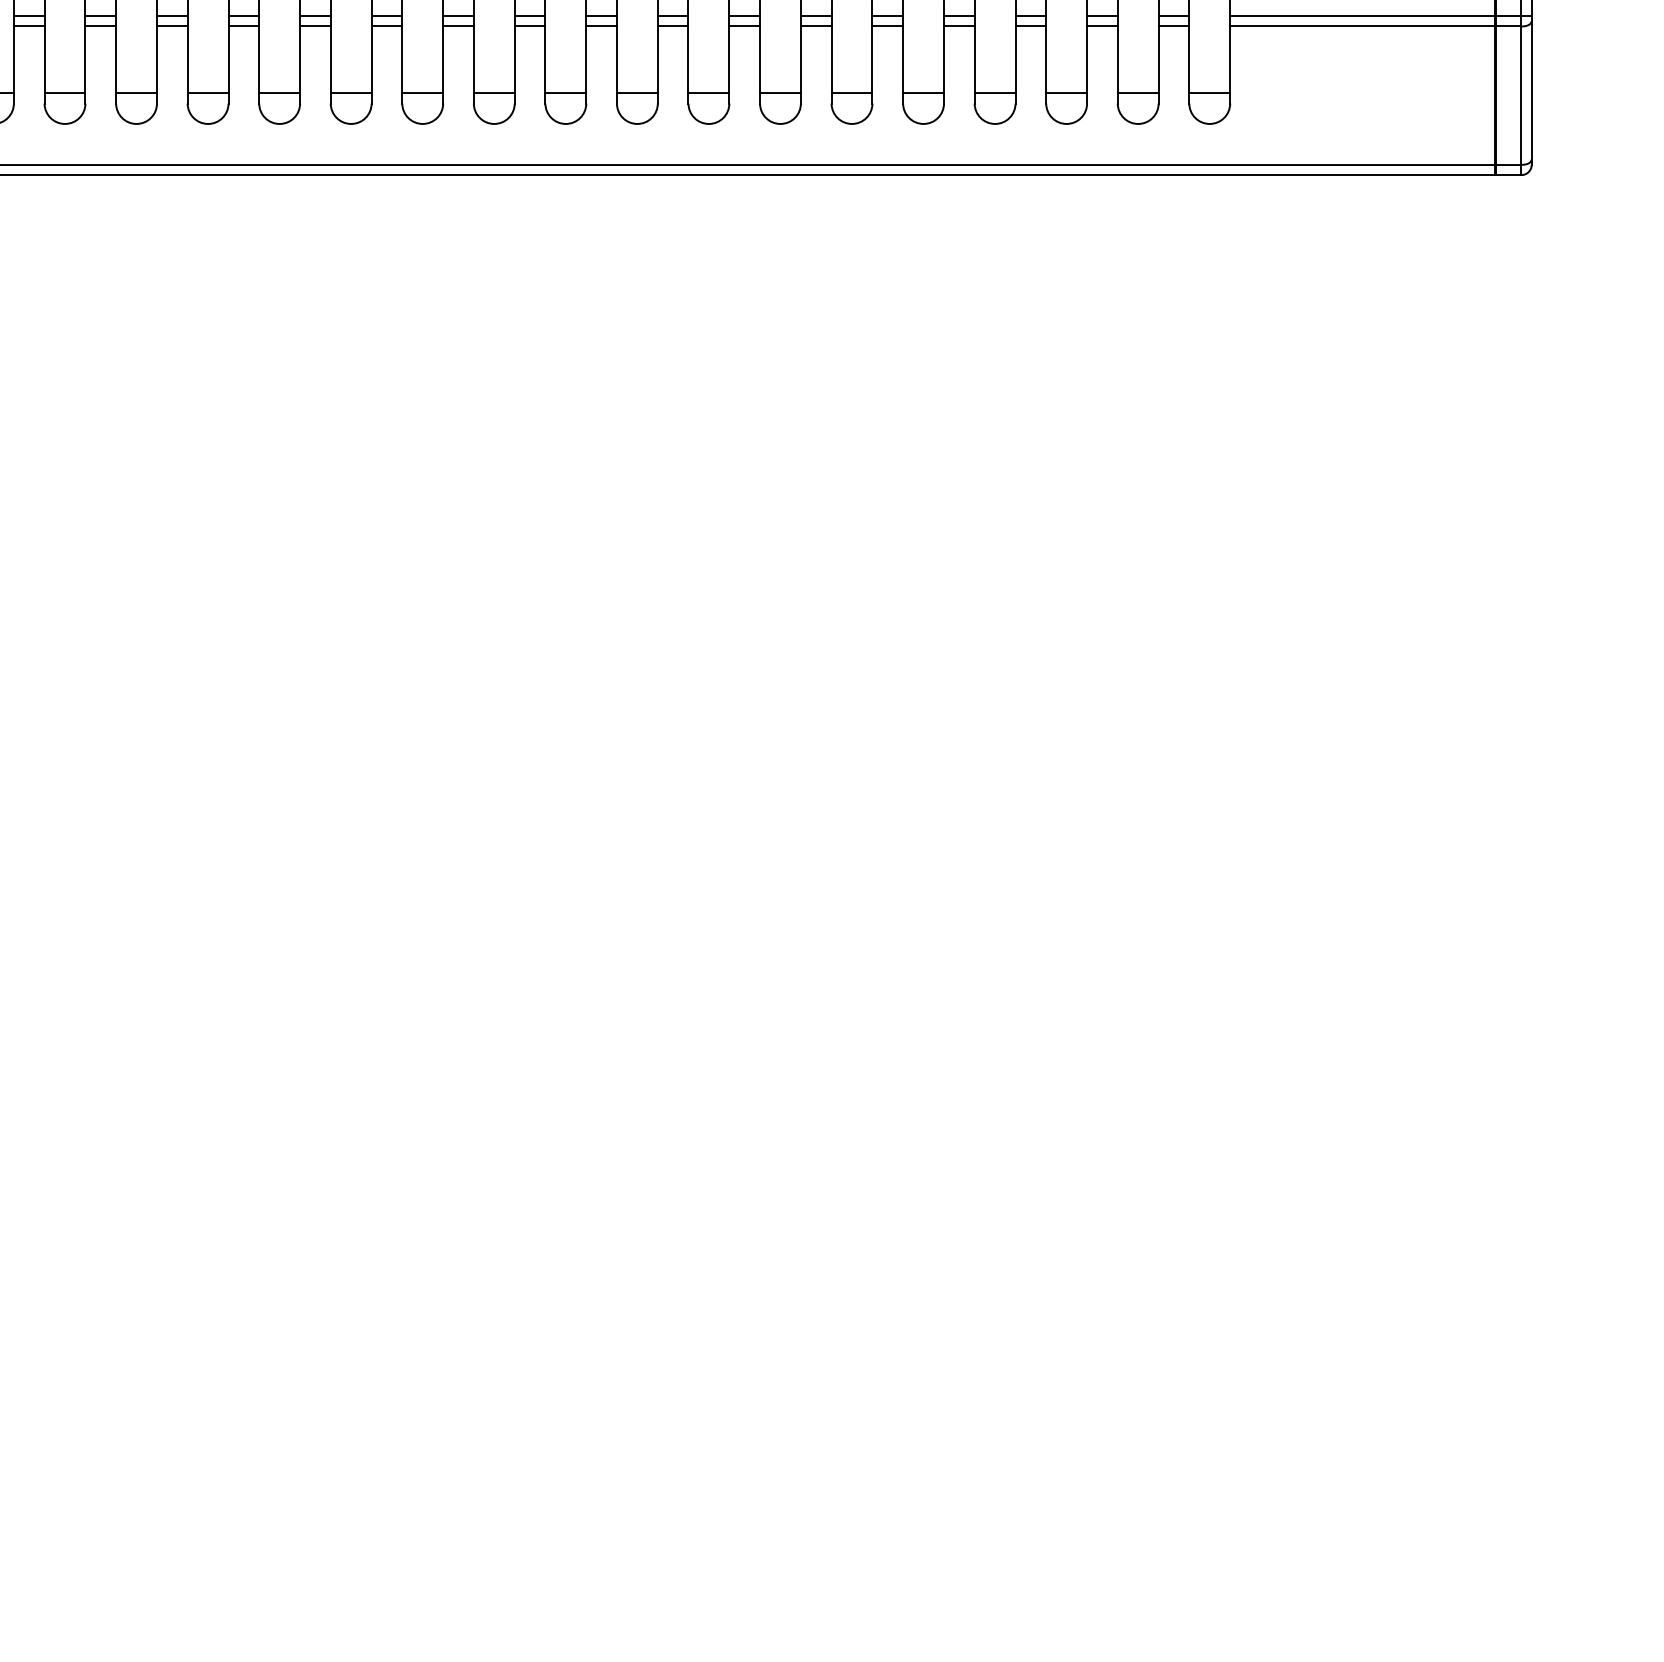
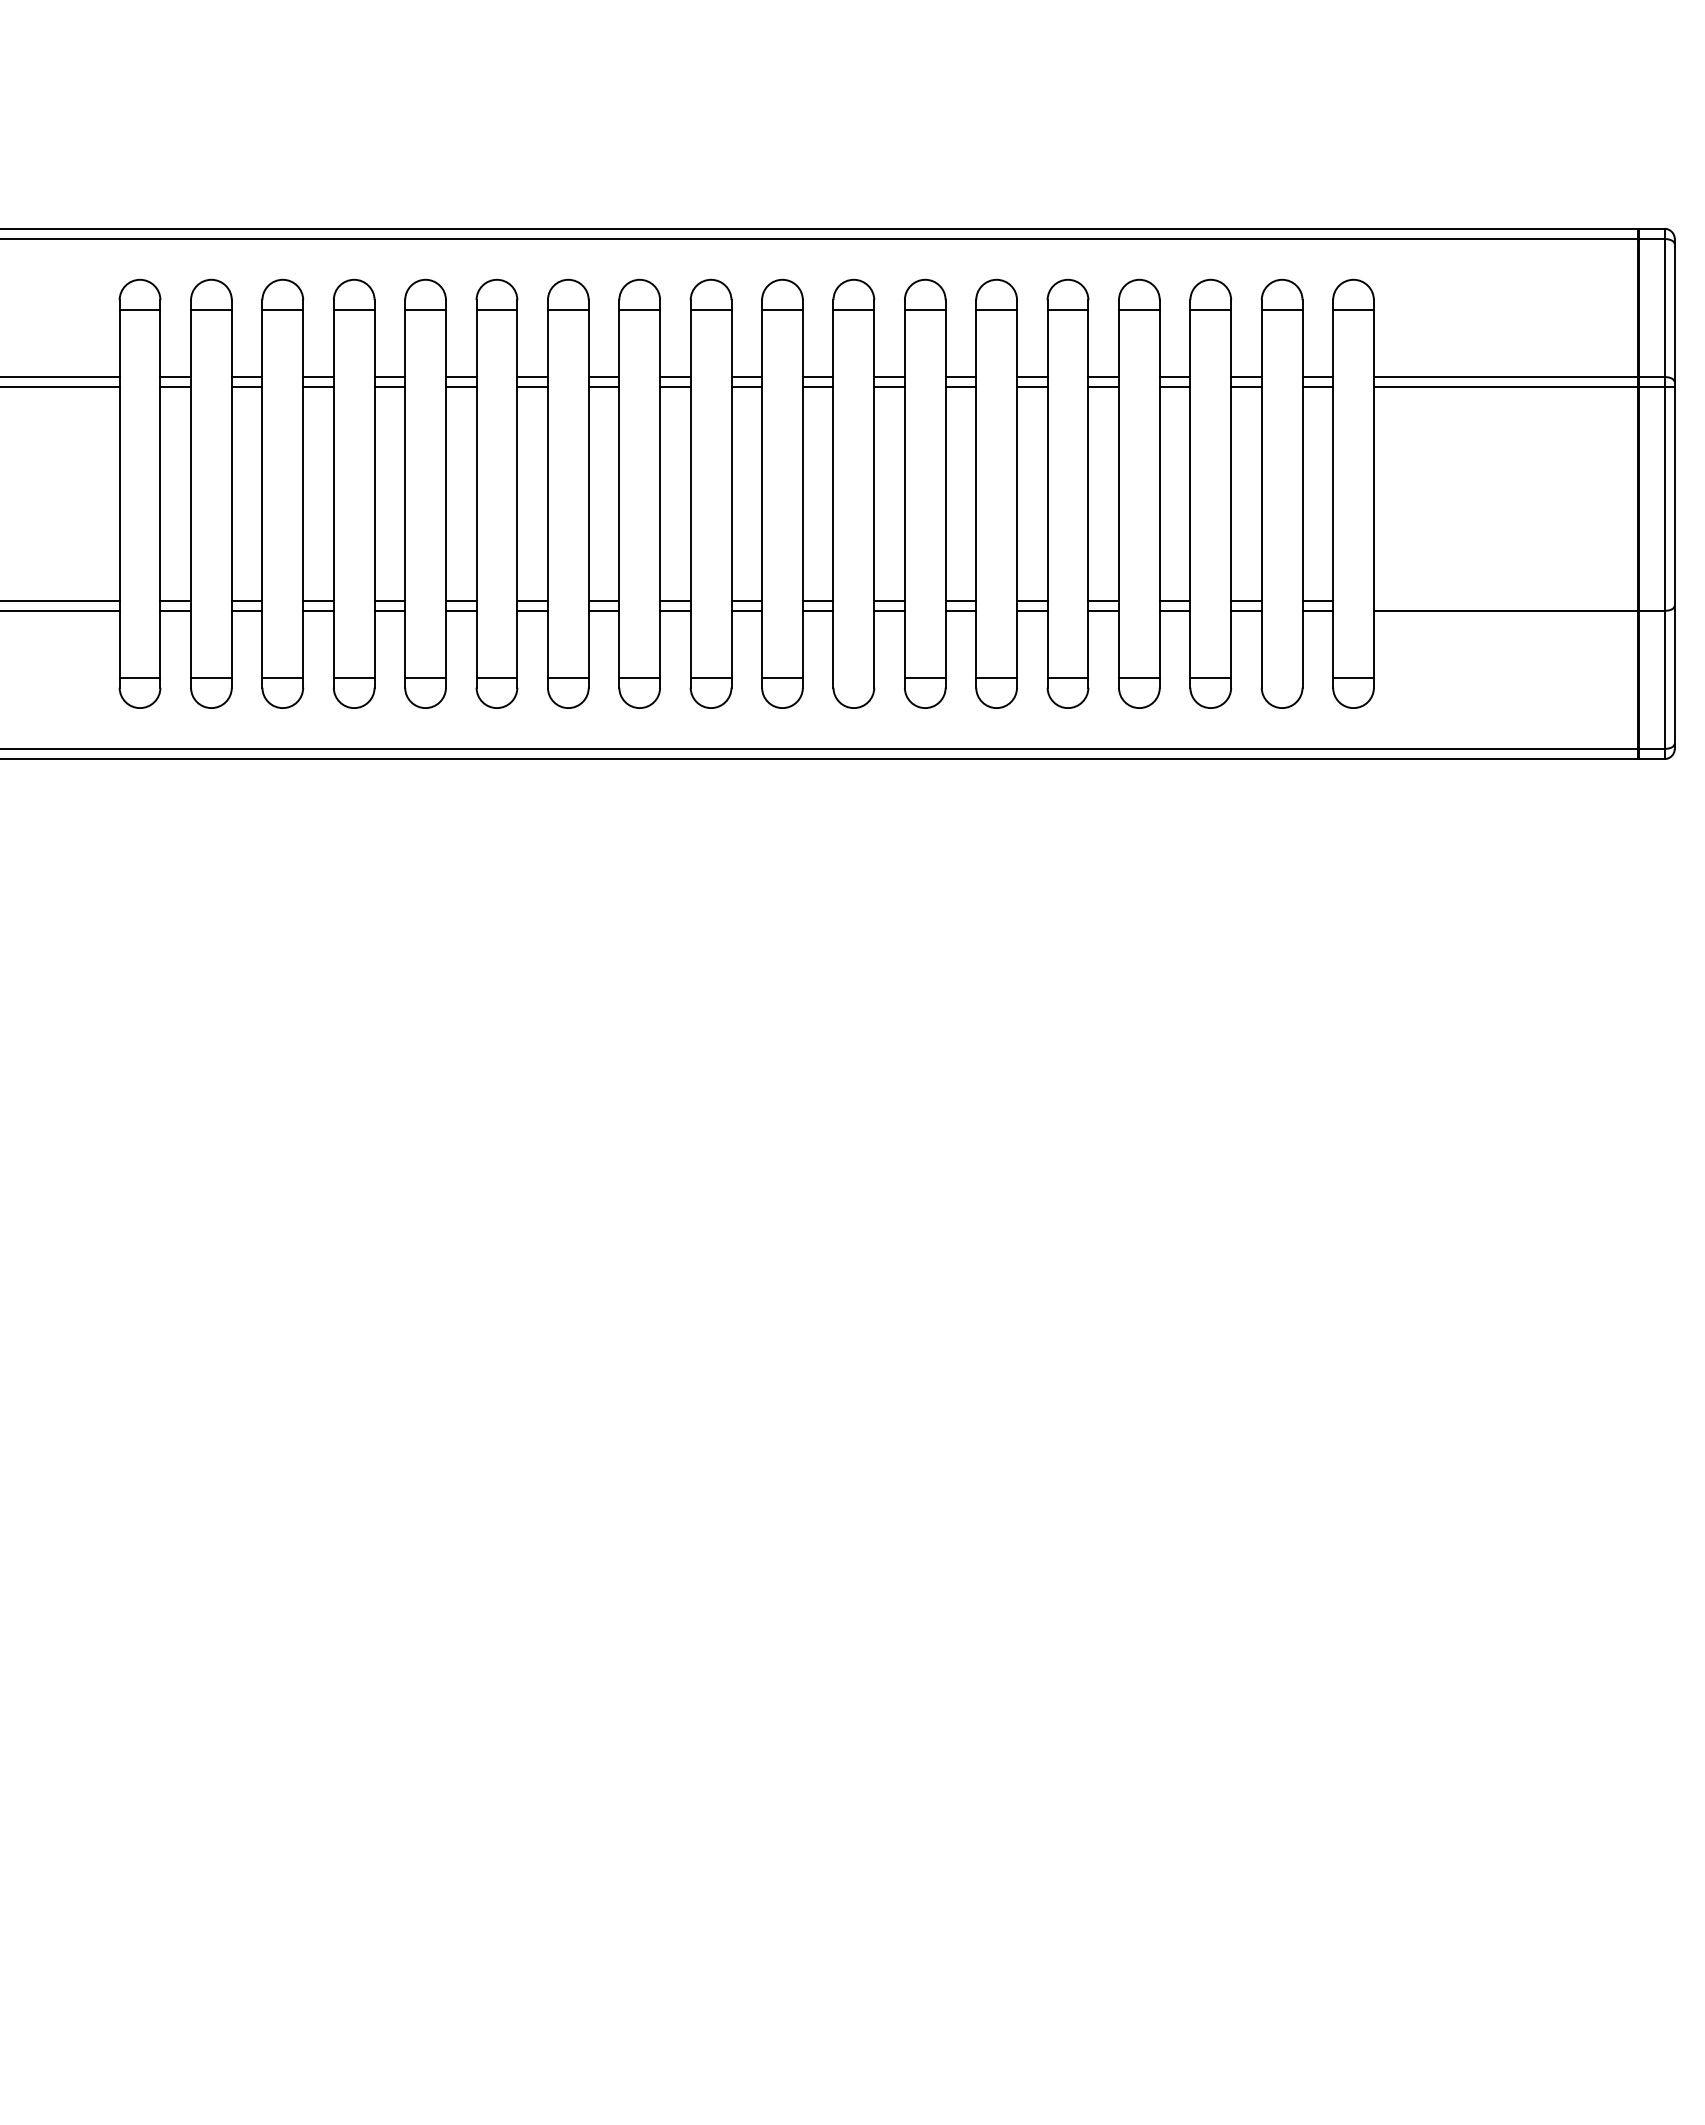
line: (1380, 16) -> (1523, 600), removed
line: (708, 93) -> (853, 677), removed
line: (1137, 93) -> (1281, 677), removed

